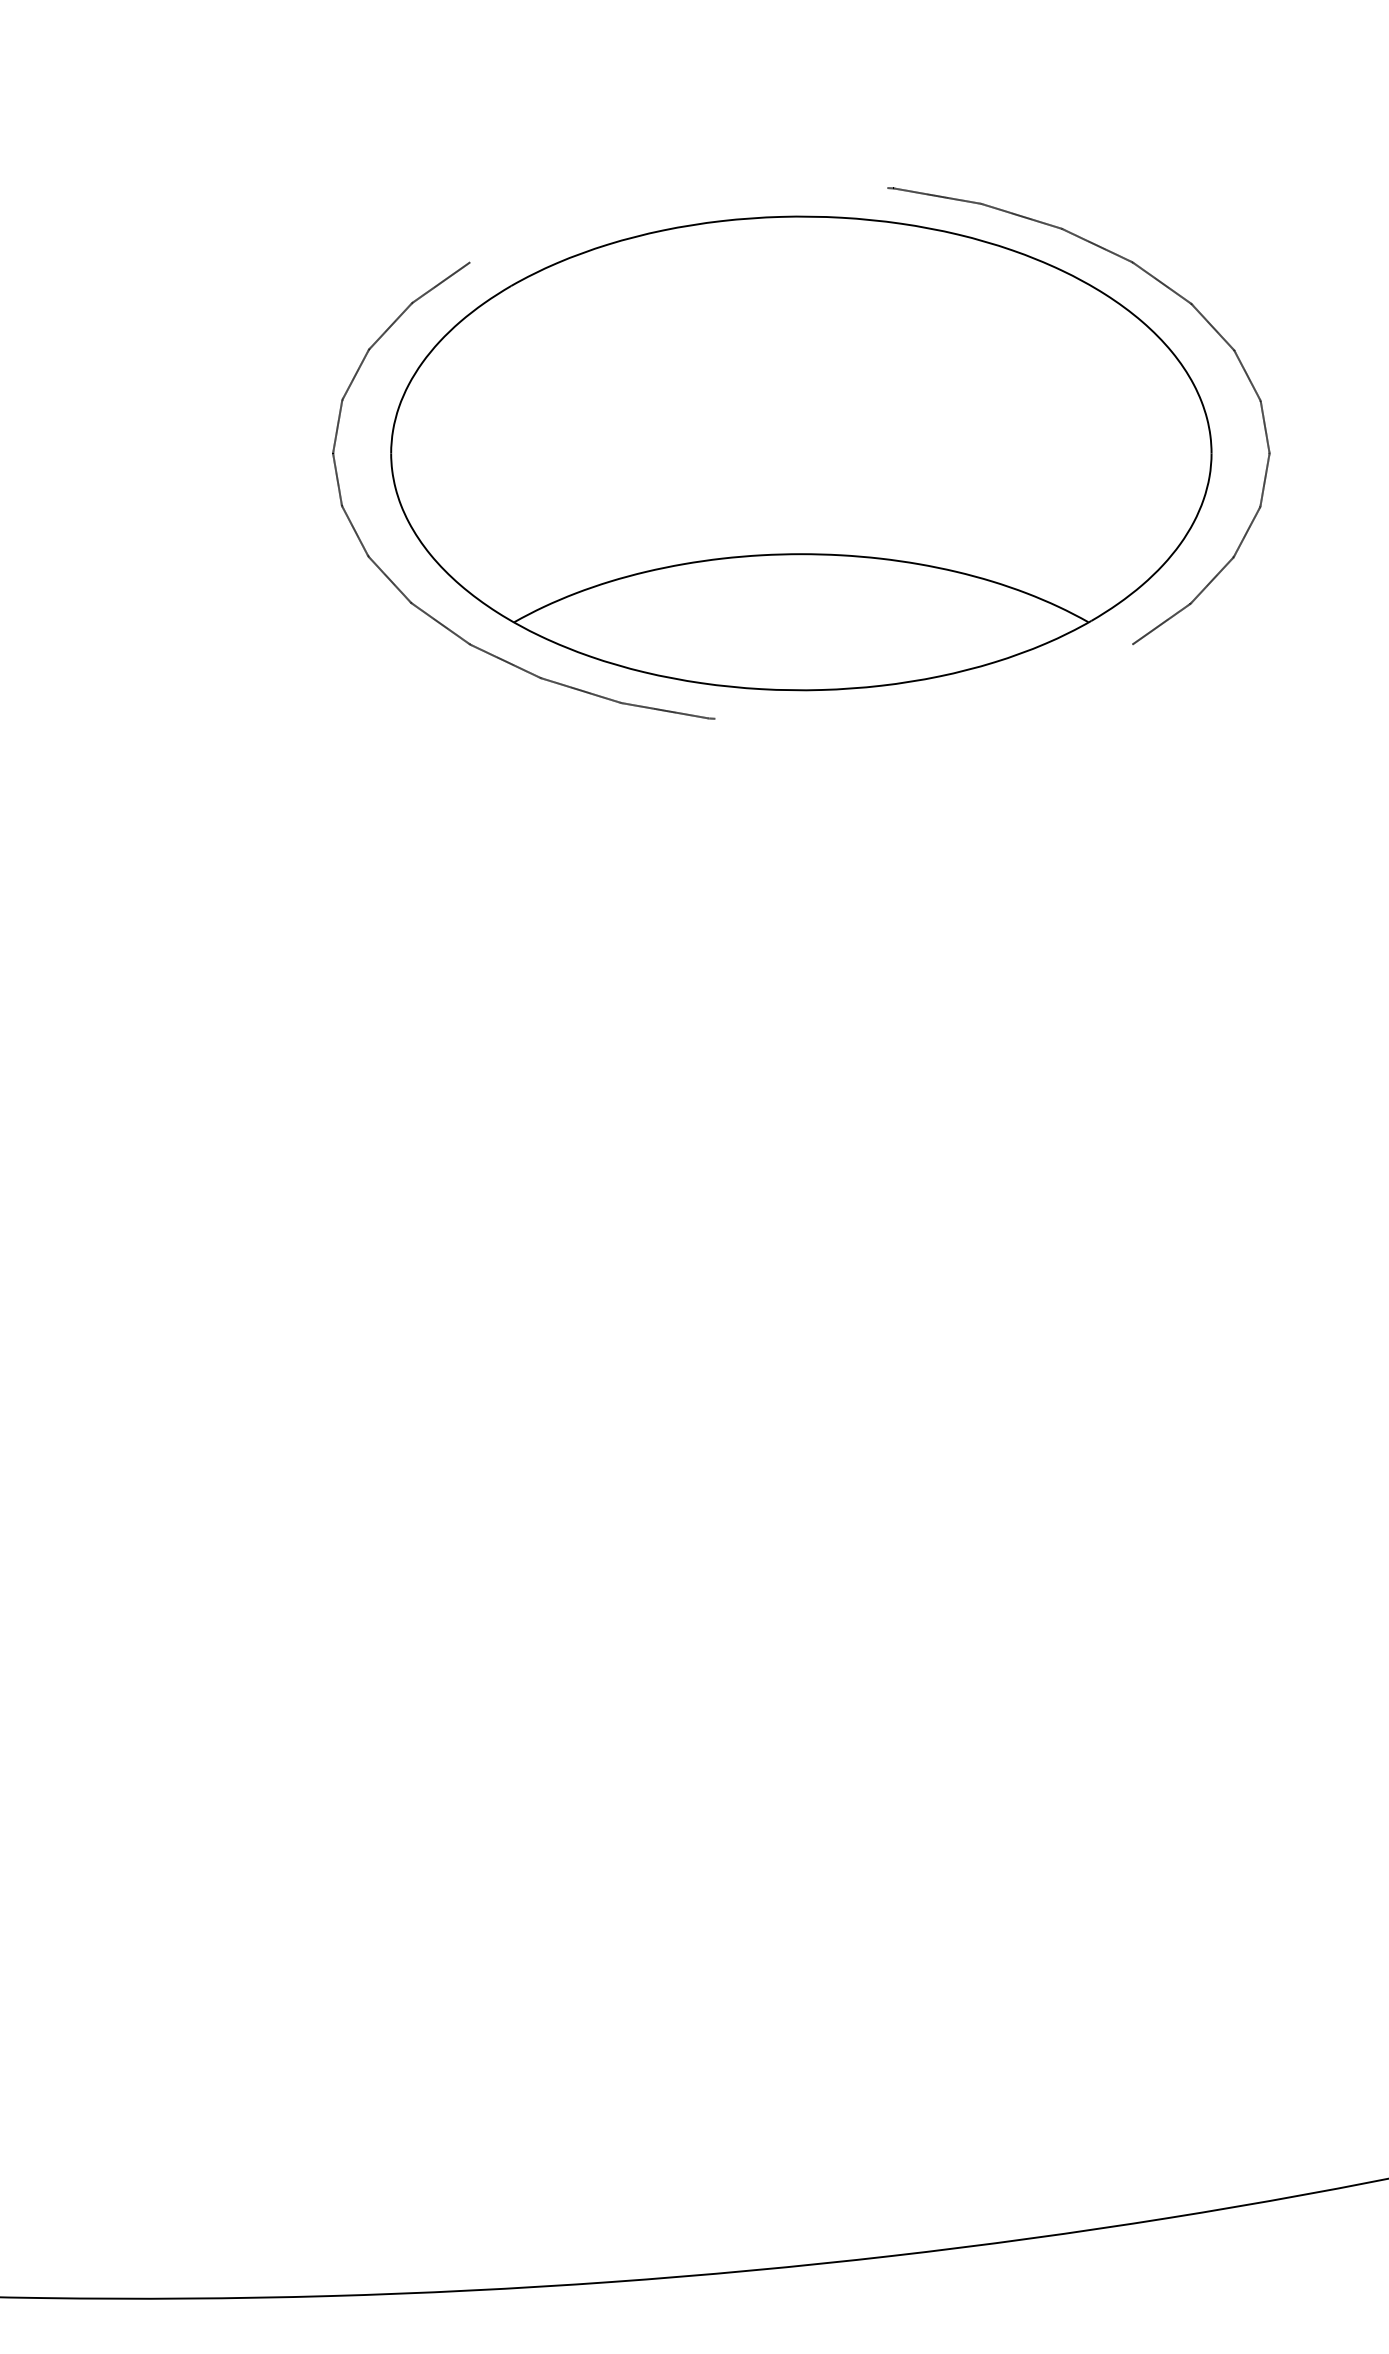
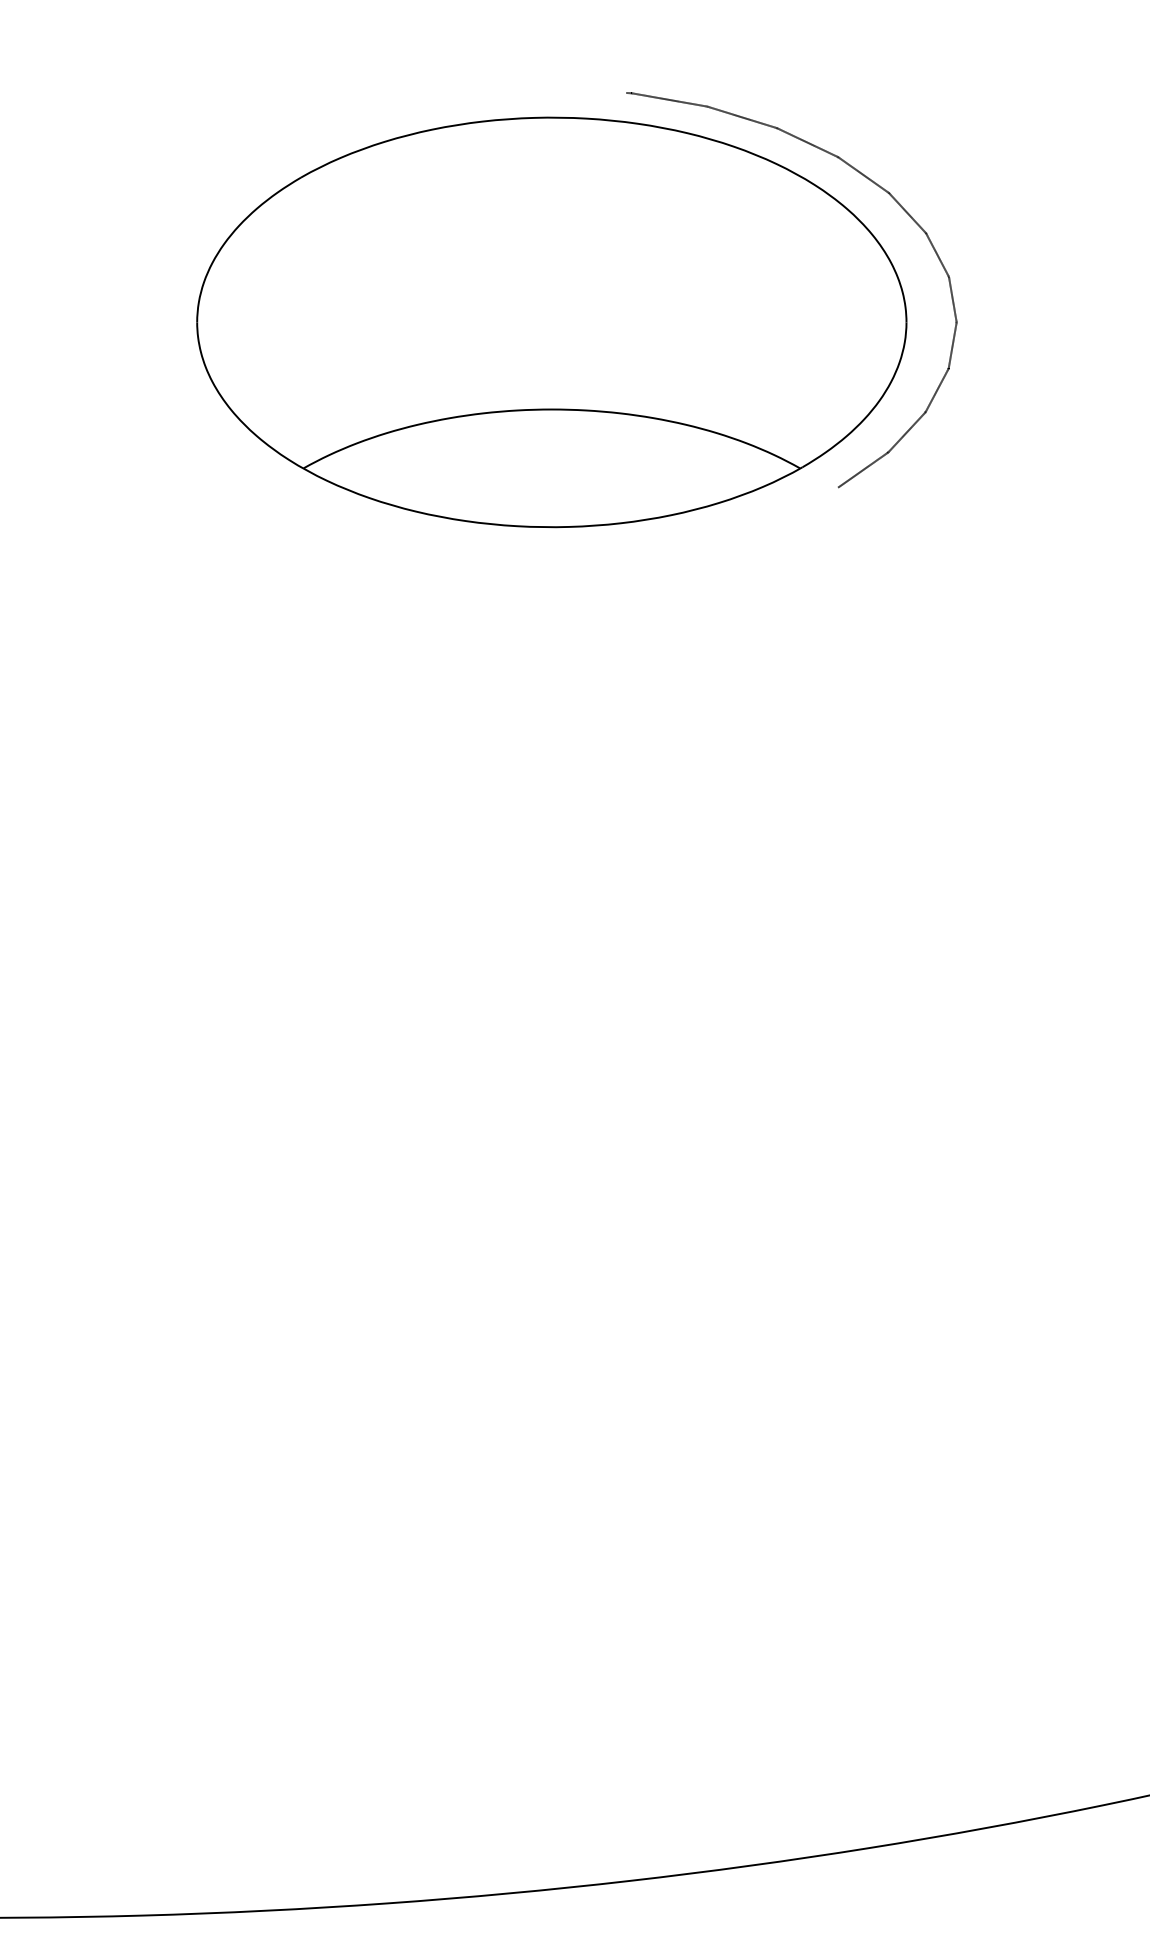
curve: (432, 616) -> (232, 463), removed

